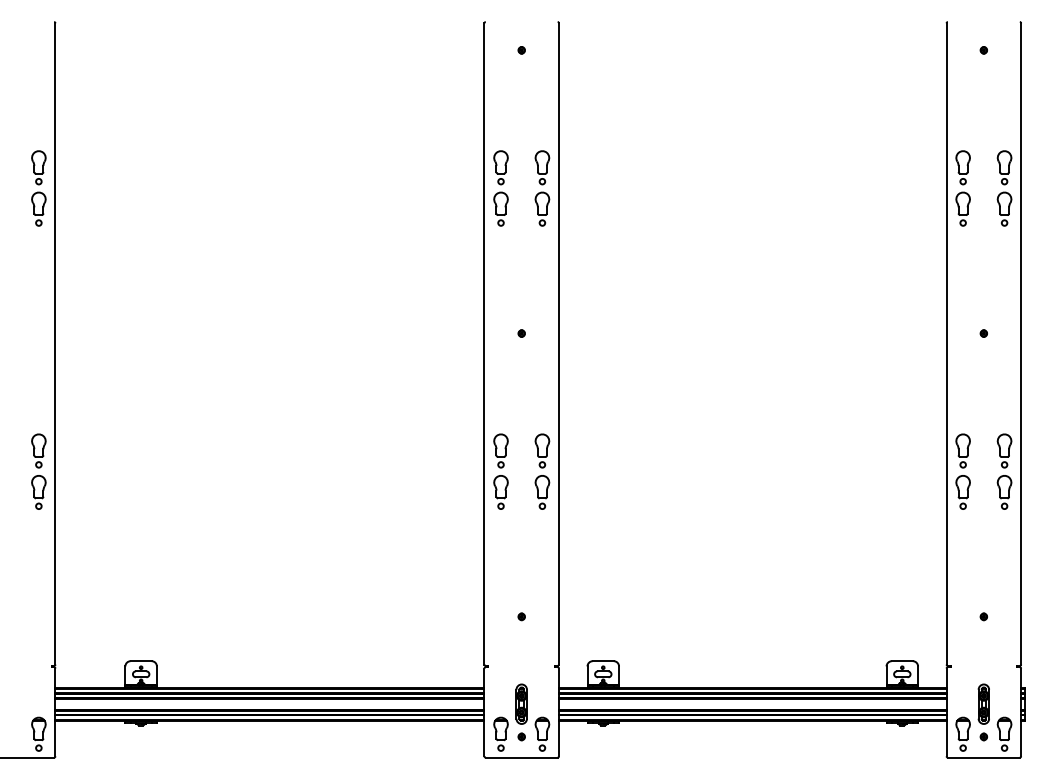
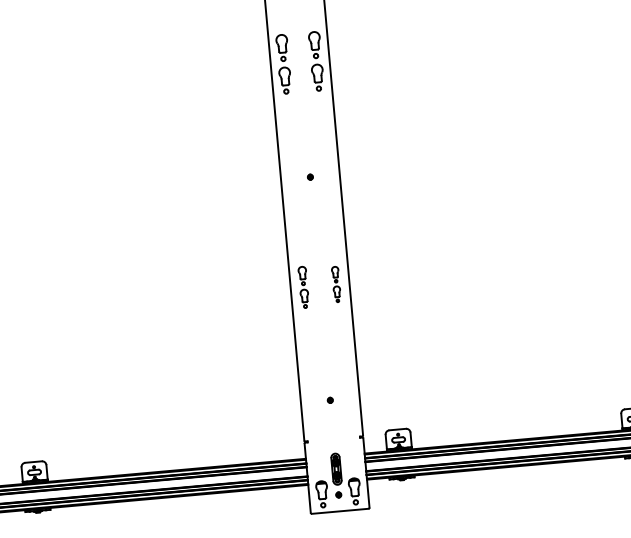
part: (500, 471) -> (303, 287), size x0.7
part: (542, 471) -> (336, 284), size x0.6

